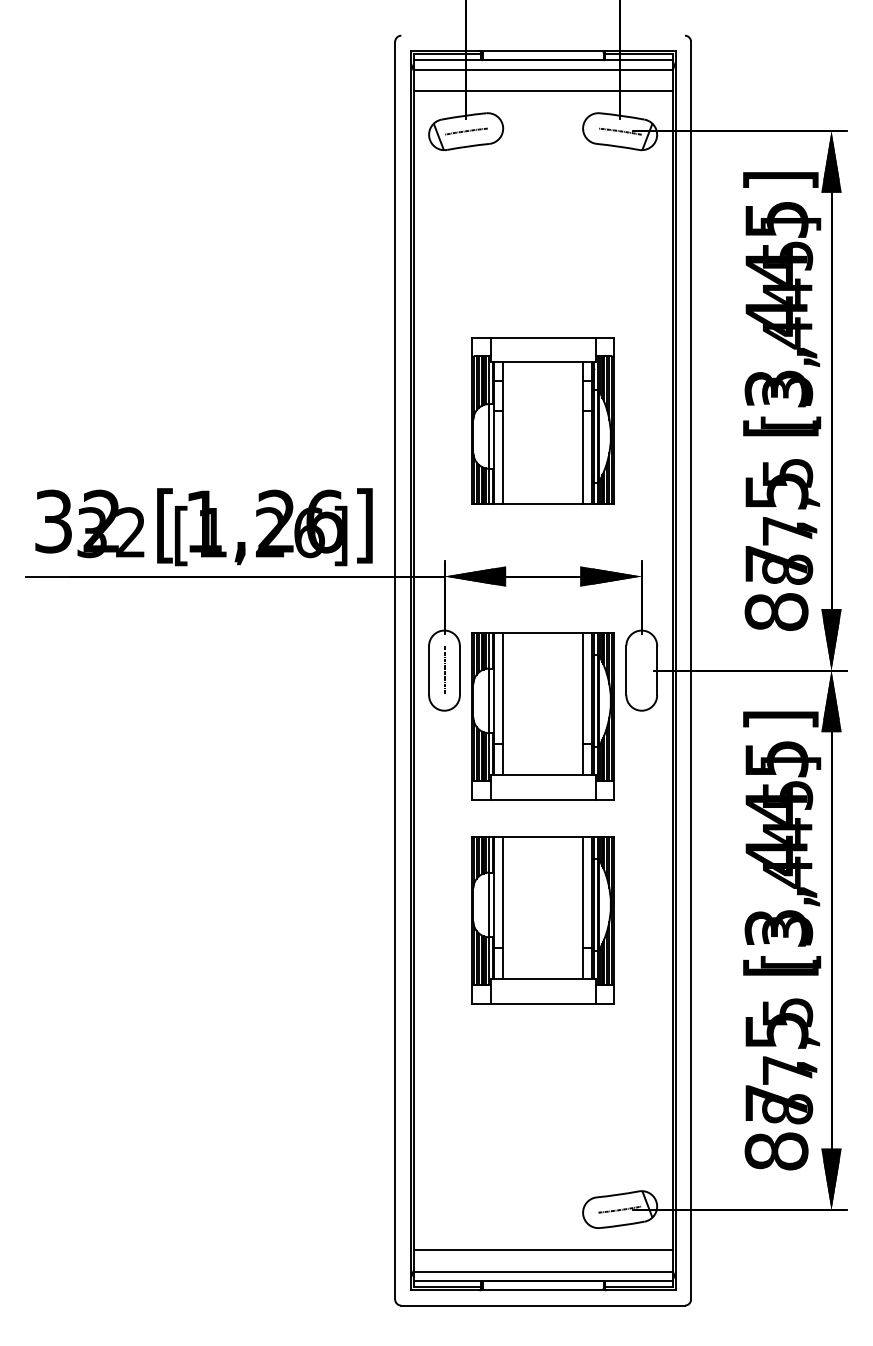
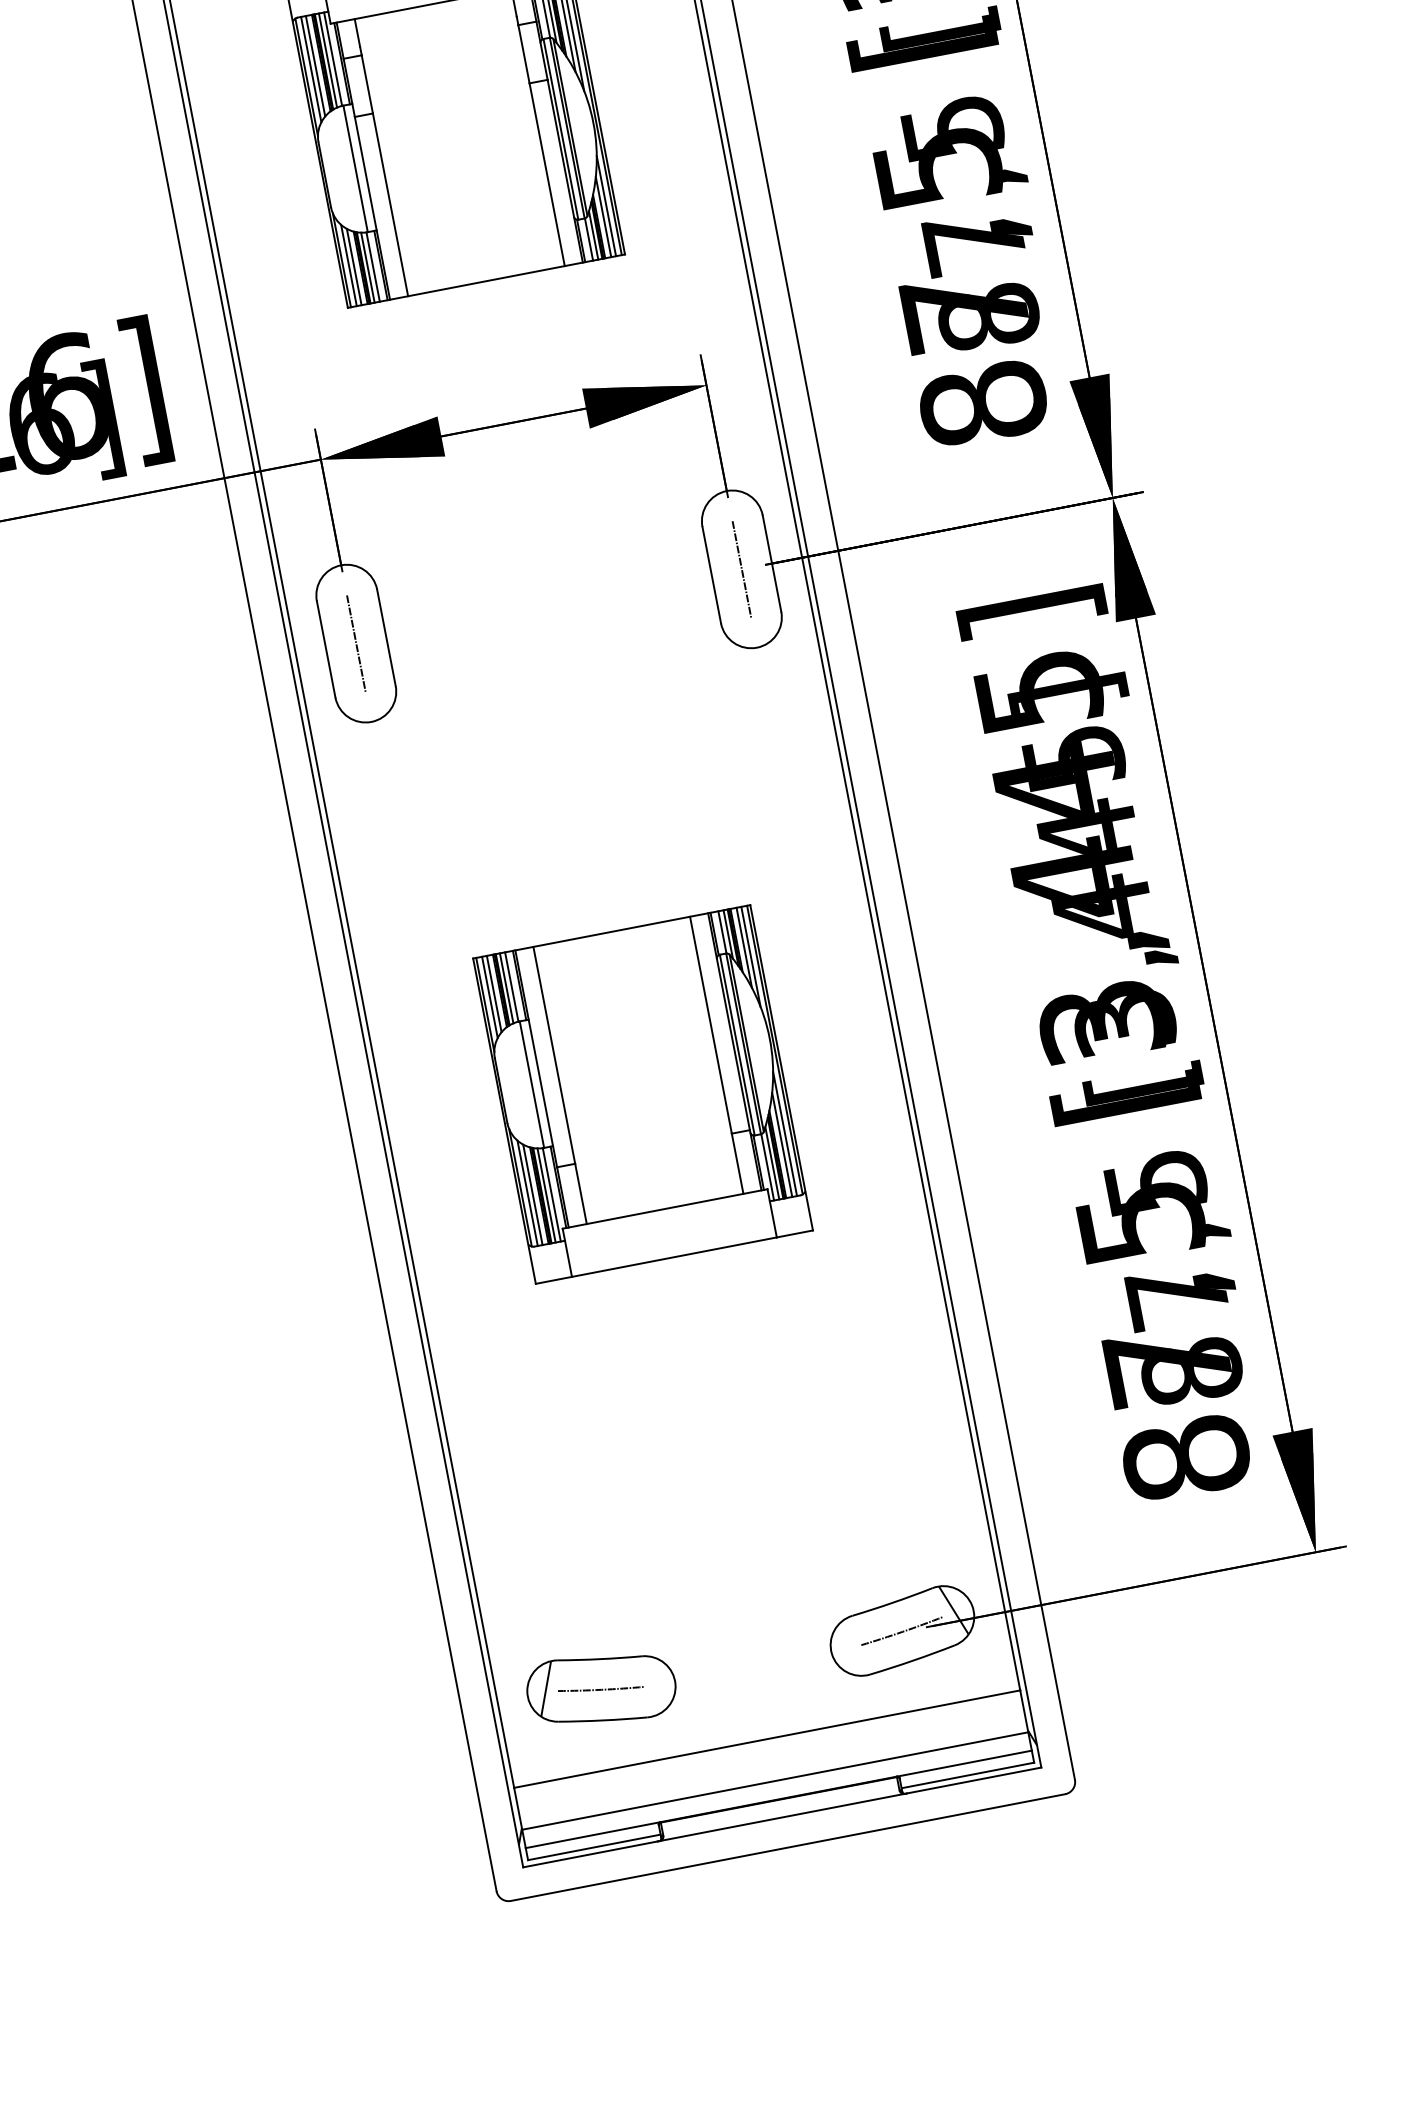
line: (641, 670) -> (741, 569), added
part: (542, 716) -> (565, 696), removed
part: (466, 1209) -> (602, 1688), added

